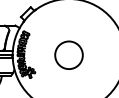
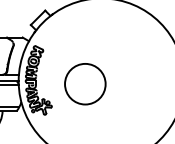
circle: (68, 54) -> (84, 83), moved

